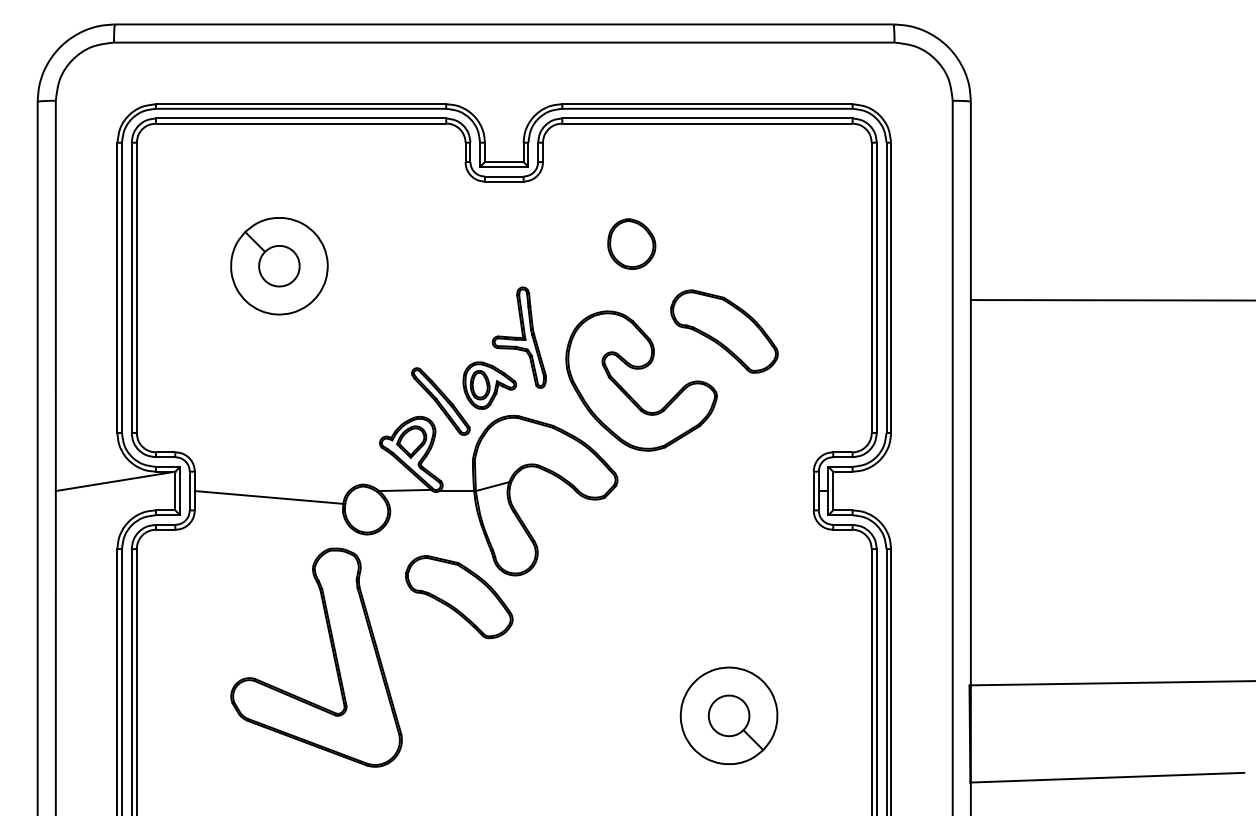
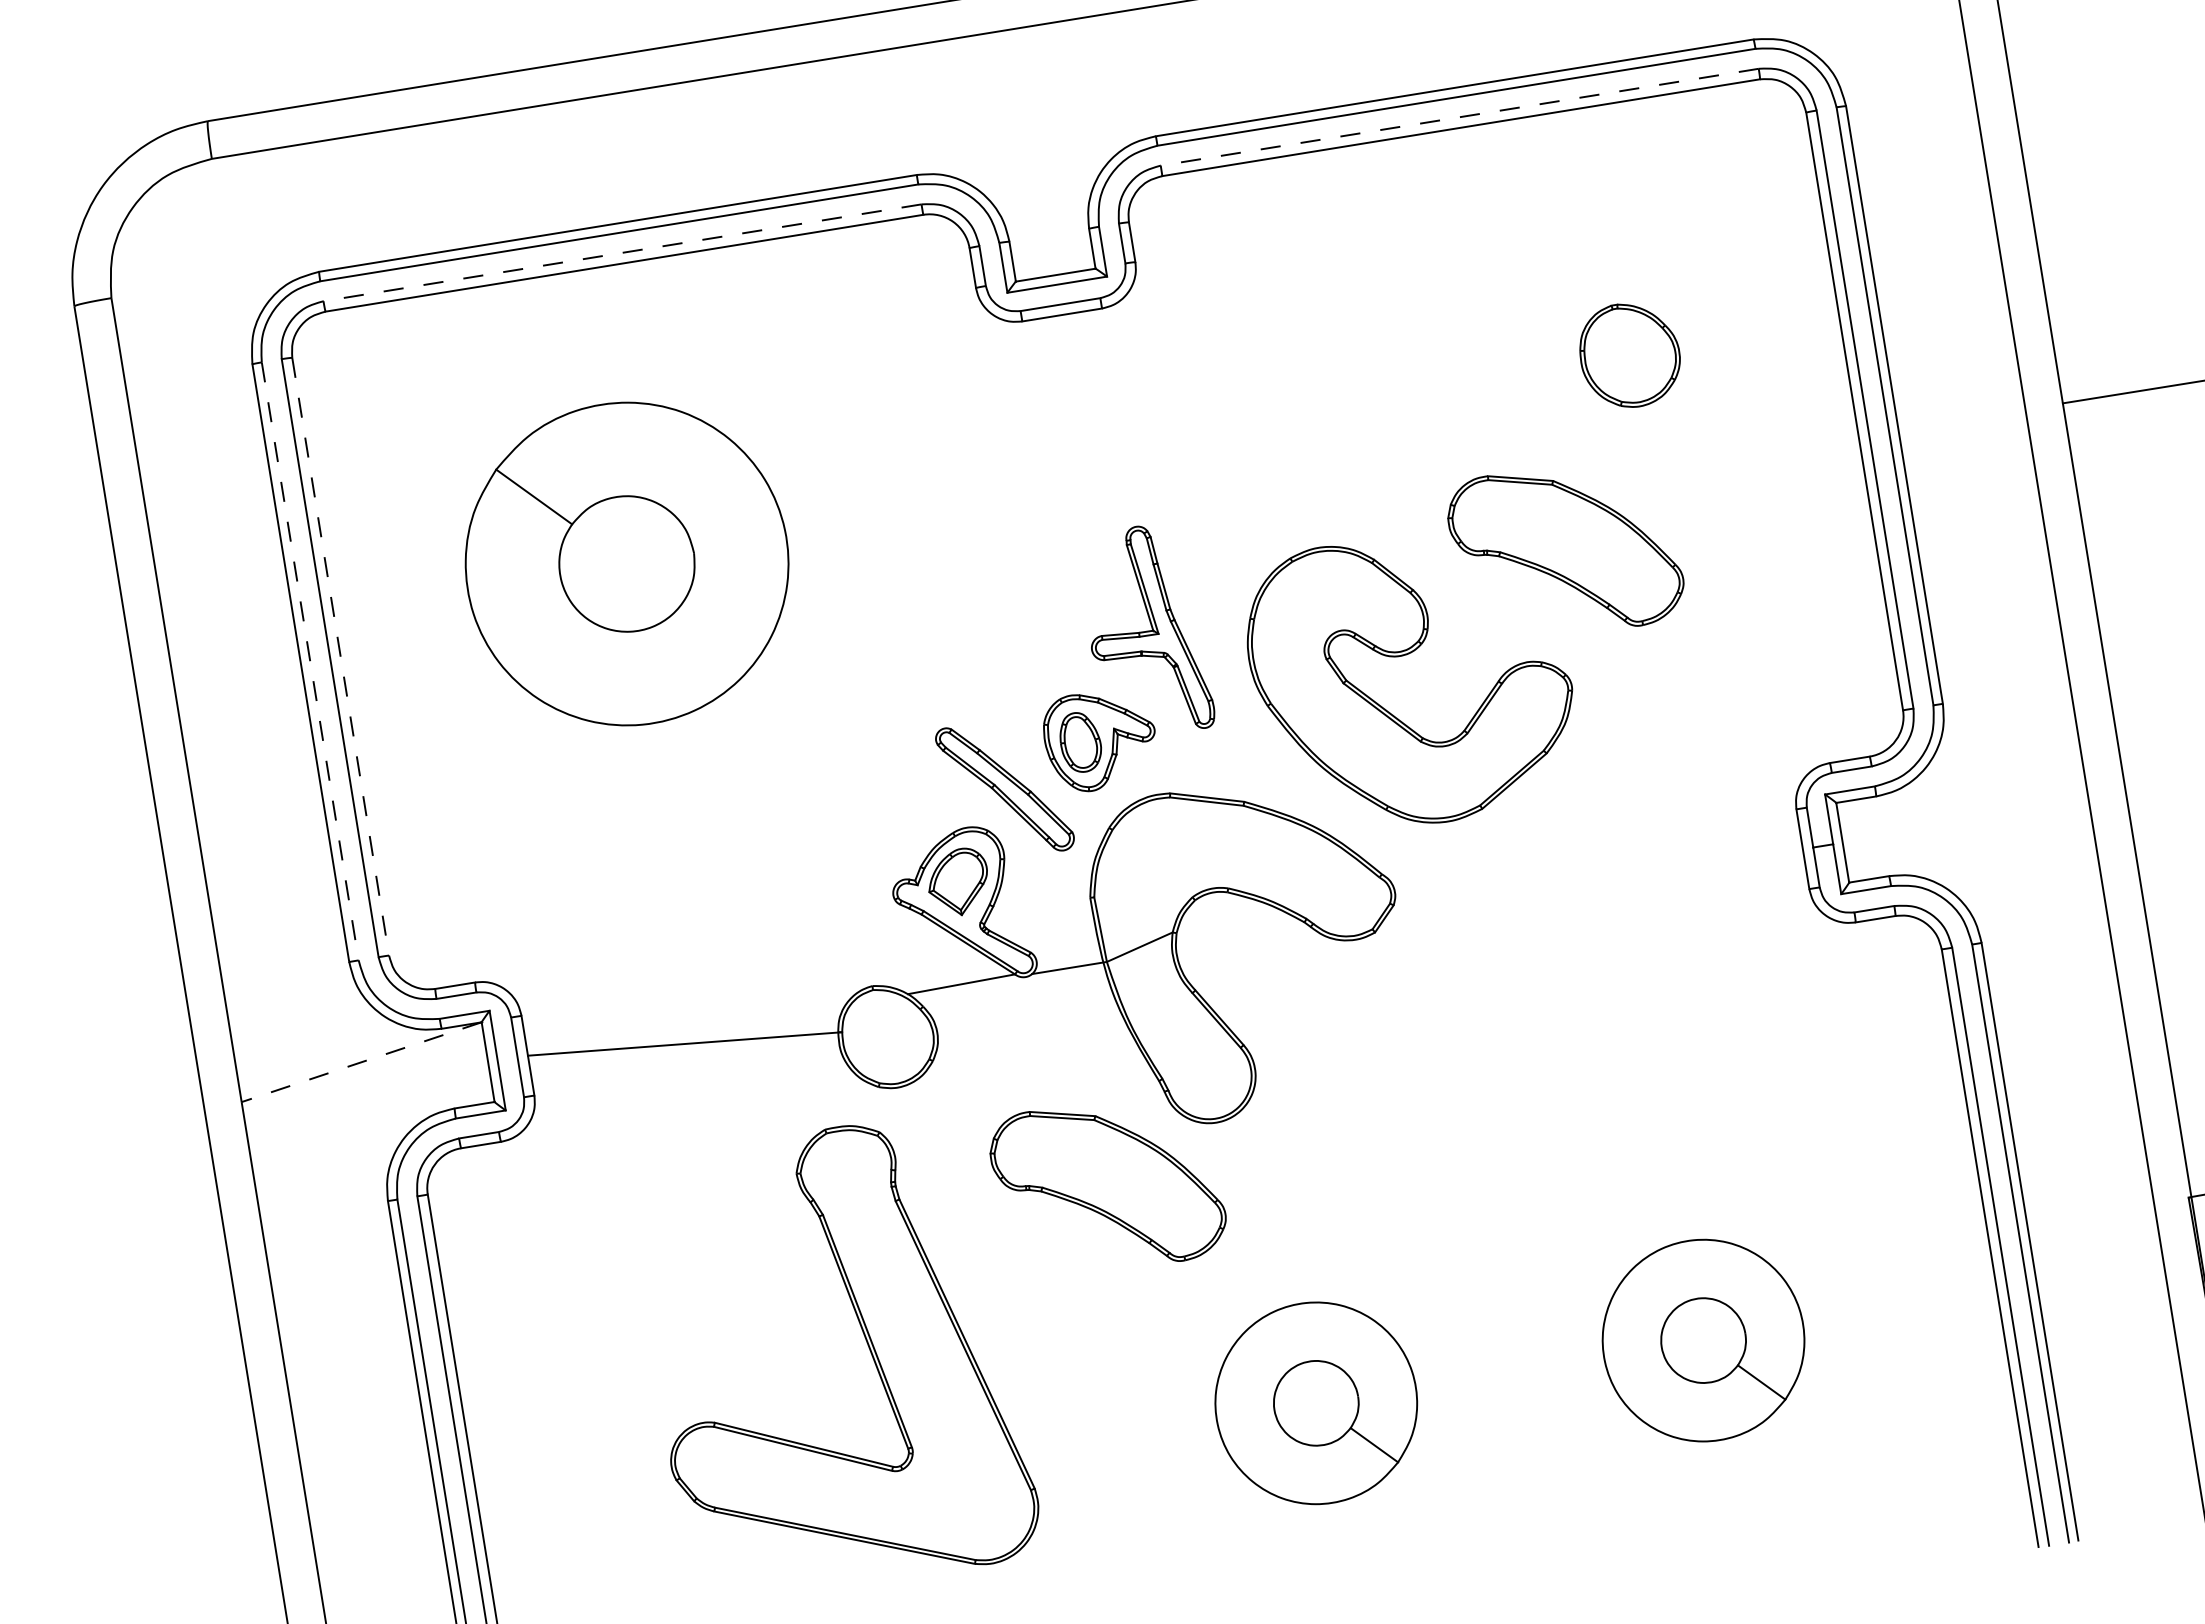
line: (300, 118) -> (621, 253), solid -> dashed
line: (706, 118) -> (1457, 117), solid -> dashed
part: (631, 243) -> (1629, 354), moved
part: (279, 266) -> (627, 564), size x1.6
line: (122, 288) -> (311, 662), solid -> dashed
line: (136, 288) -> (340, 657), solid -> dashed
line: (115, 481) -> (361, 1062), solid -> dashed
part: (540, 715) -> (1314, 1402), added

